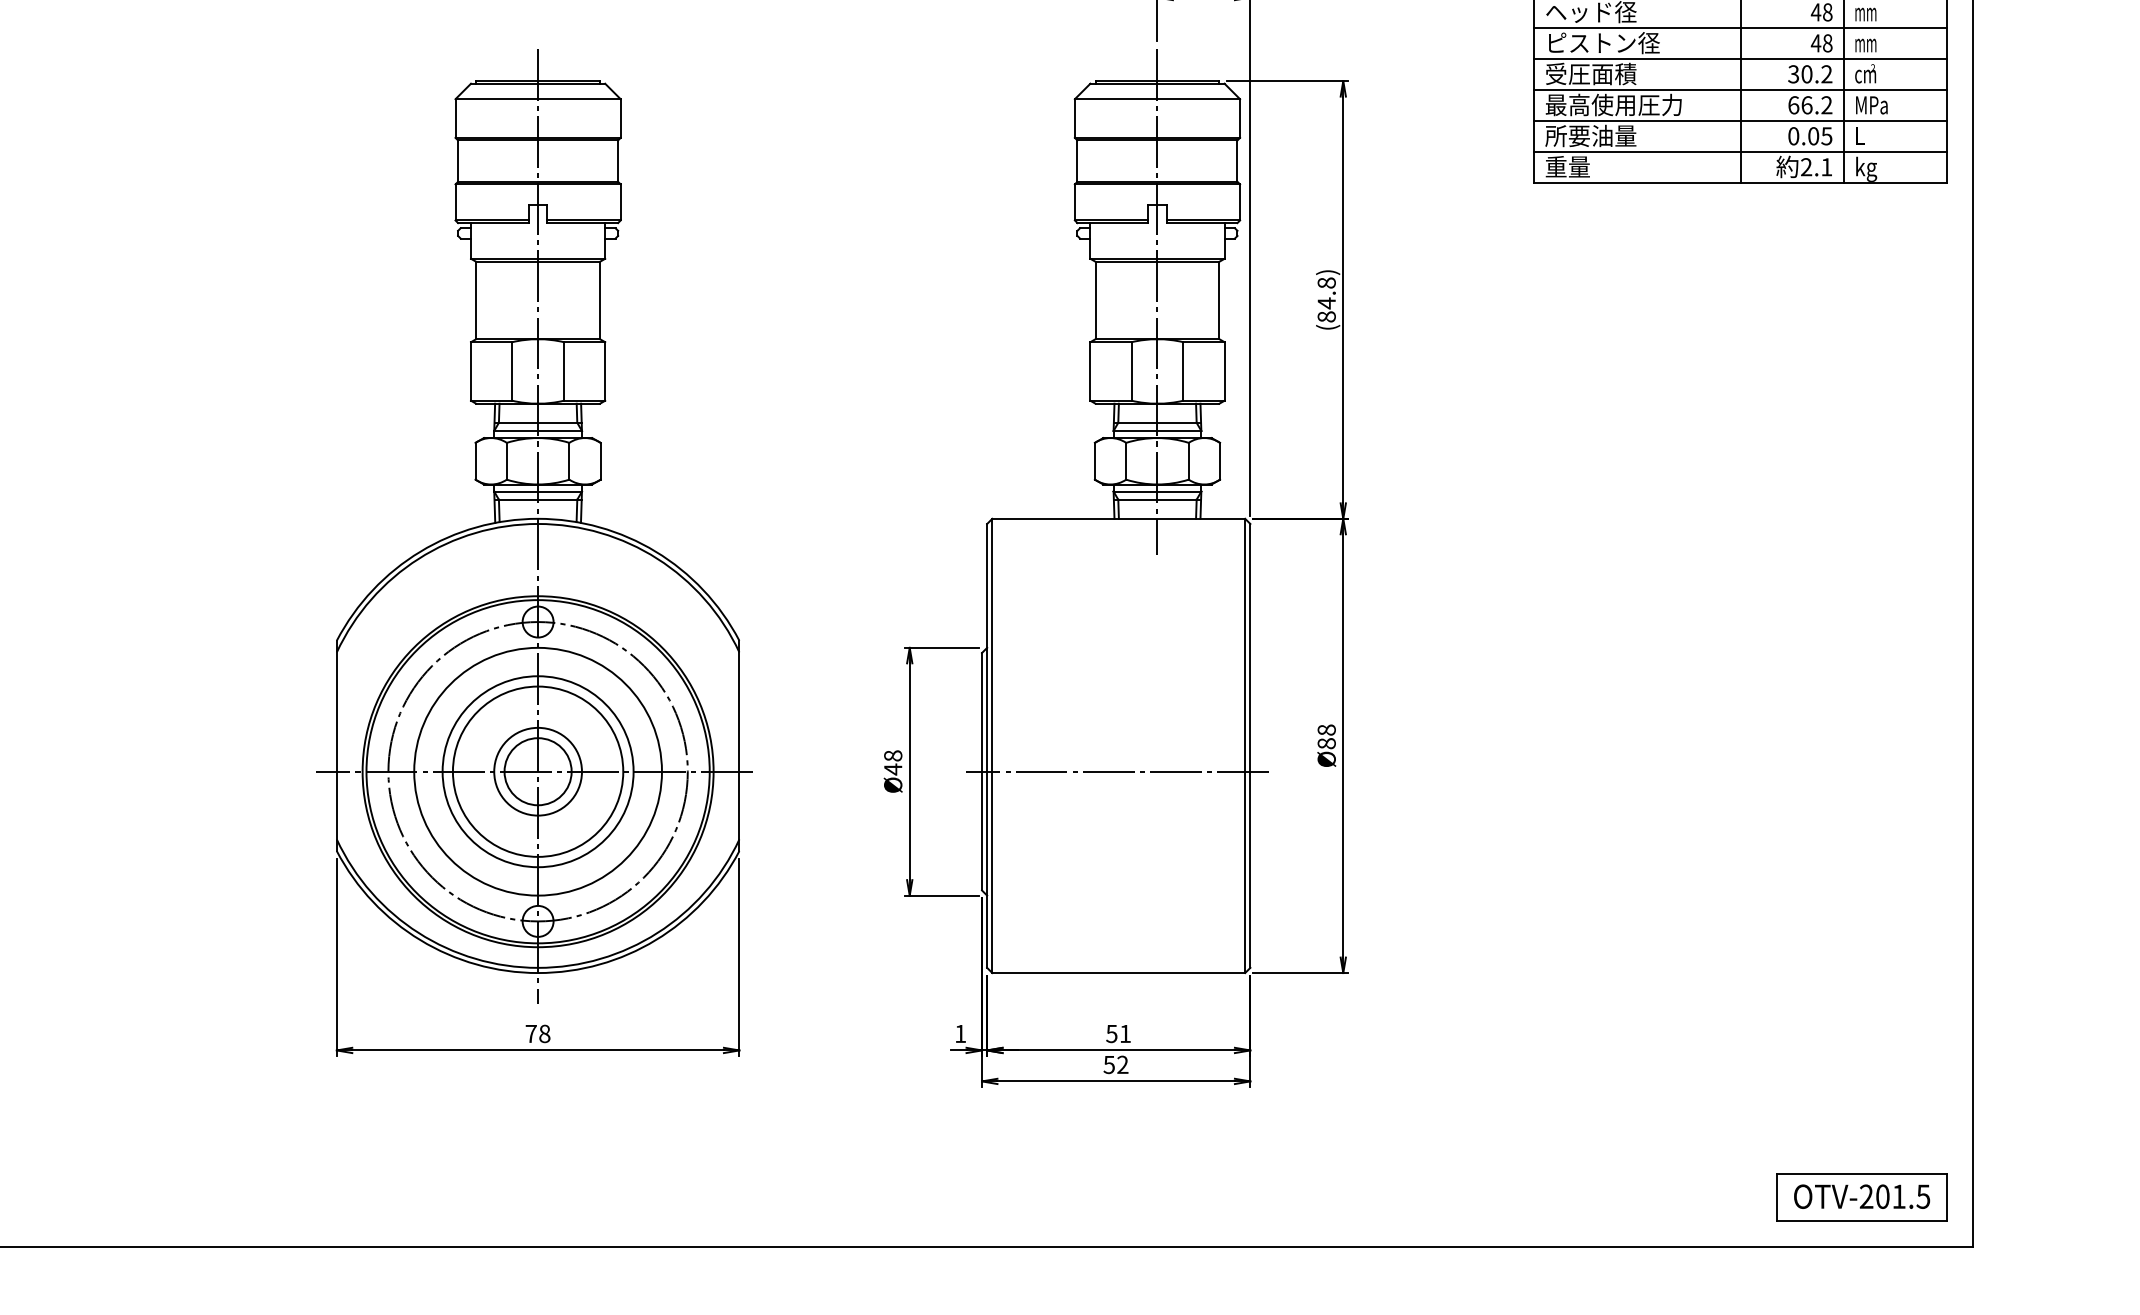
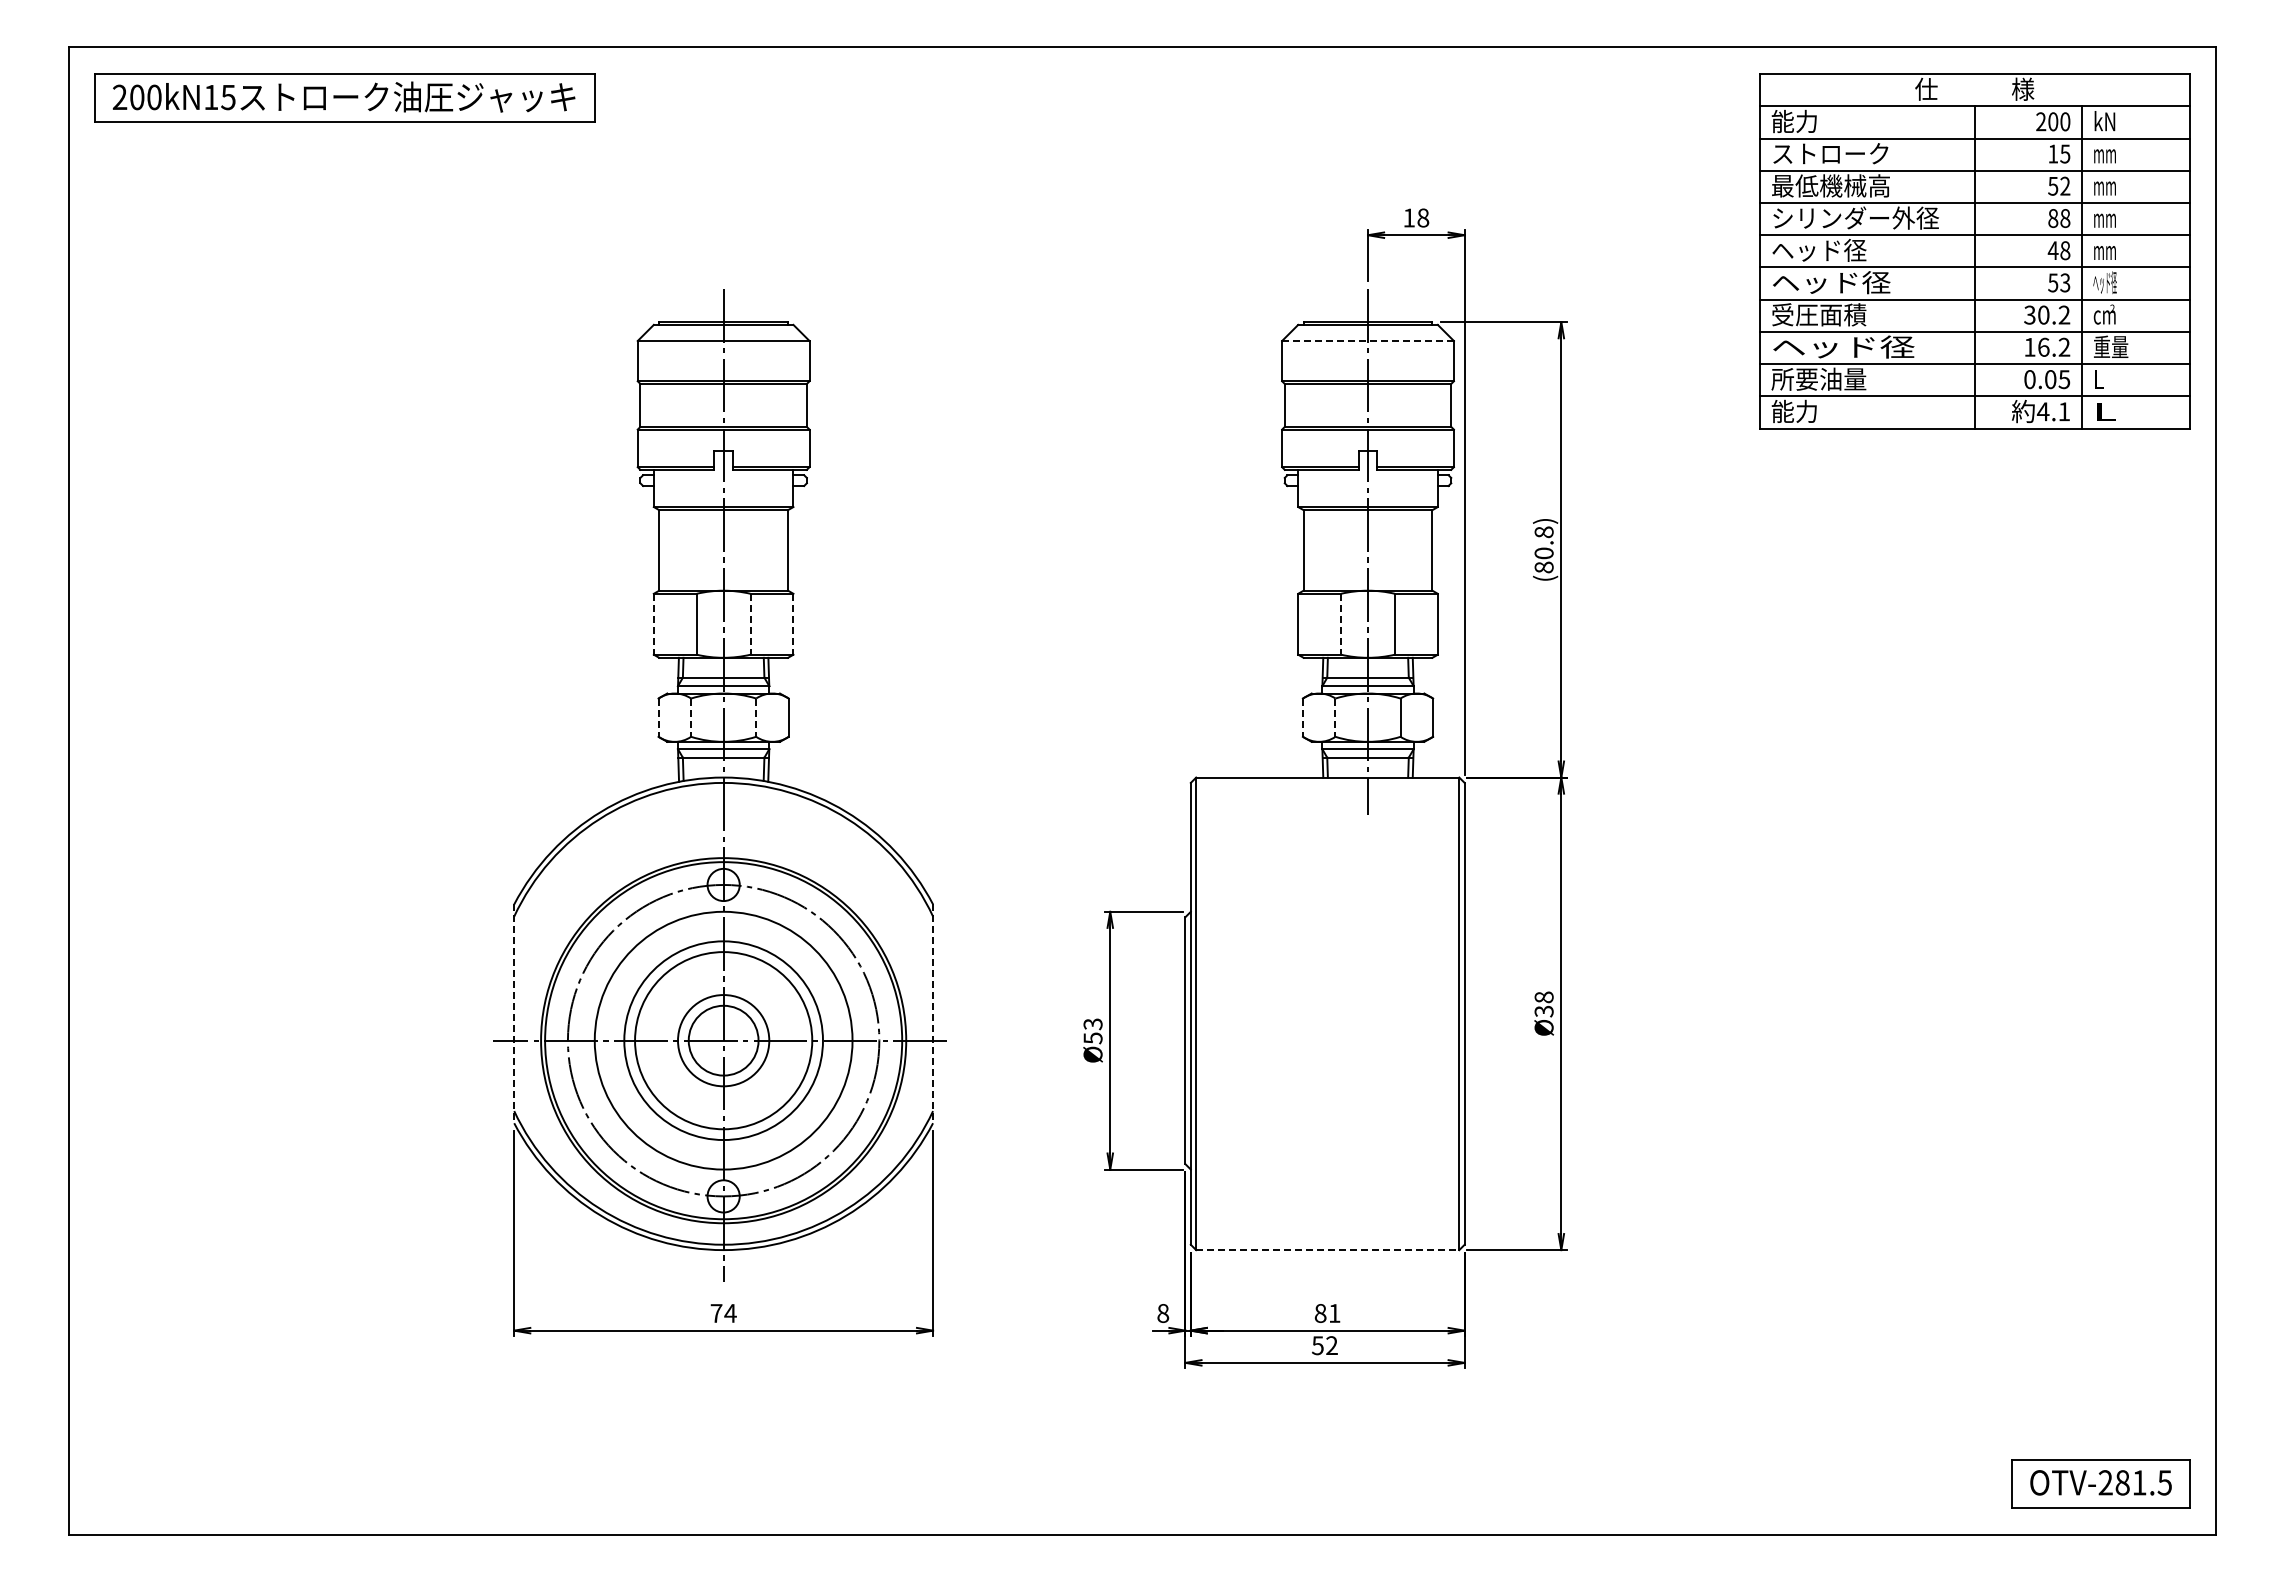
text: (1602, 42) -> (1831, 282), ピストン径 -> ヘッド径
text: (1821, 42) -> (2058, 282), 48 -> 53
text: (1865, 42) -> (2104, 282), mm -> ヘッド径
line: (1157, 99) -> (1368, 341), solid -> dashed
text: (1614, 104) -> (1843, 346), 最高使用圧力 -> ヘッド径
text: (1793, 104) -> (2029, 346), 66.2 -> 16.2
text: (1872, 104) -> (2111, 346), MPa -> 重量
text: (1567, 166) -> (1794, 411), 重量 -> 能力
text: (1805, 166) -> (2042, 411), 2.1 -> 4.1
text: (1866, 169) -> (2105, 414), kg -> L
text: (1326, 303) -> (1543, 553), (84.8) -> (80.8)
line: (470, 371) -> (653, 624), solid -> dashed
line: (563, 371) -> (750, 624), solid -> dashed
line: (605, 371) -> (793, 624), solid -> dashed
line: (1131, 371) -> (1341, 624), solid -> dashed
line: (475, 462) -> (658, 718), solid -> dashed
line: (507, 462) -> (691, 718), solid -> dashed
line: (569, 462) -> (756, 718), solid -> dashed
line: (1094, 462) -> (1302, 718), solid -> dashed
line: (1126, 462) -> (1335, 718), solid -> dashed
text: (1326, 743) -> (1543, 1011), Ø88 -> Ø38
line: (337, 746) -> (514, 1014), solid -> dashed
line: (739, 746) -> (933, 1014), solid -> dashed
text: (892, 762) -> (1092, 1031), Ø48 -> Ø53
line: (1117, 771) -> (1326, 1040), removed
line: (1118, 973) -> (1327, 1250), solid -> dashed
text: (544, 1033) -> (730, 1313), 78 -> 74
text: (960, 1033) -> (1163, 1313), 1 -> 8
text: (1111, 1033) -> (1320, 1313), 51 -> 81
text: (1882, 1196) -> (2122, 1482), OTV-201.5 -> OTV-281.5

